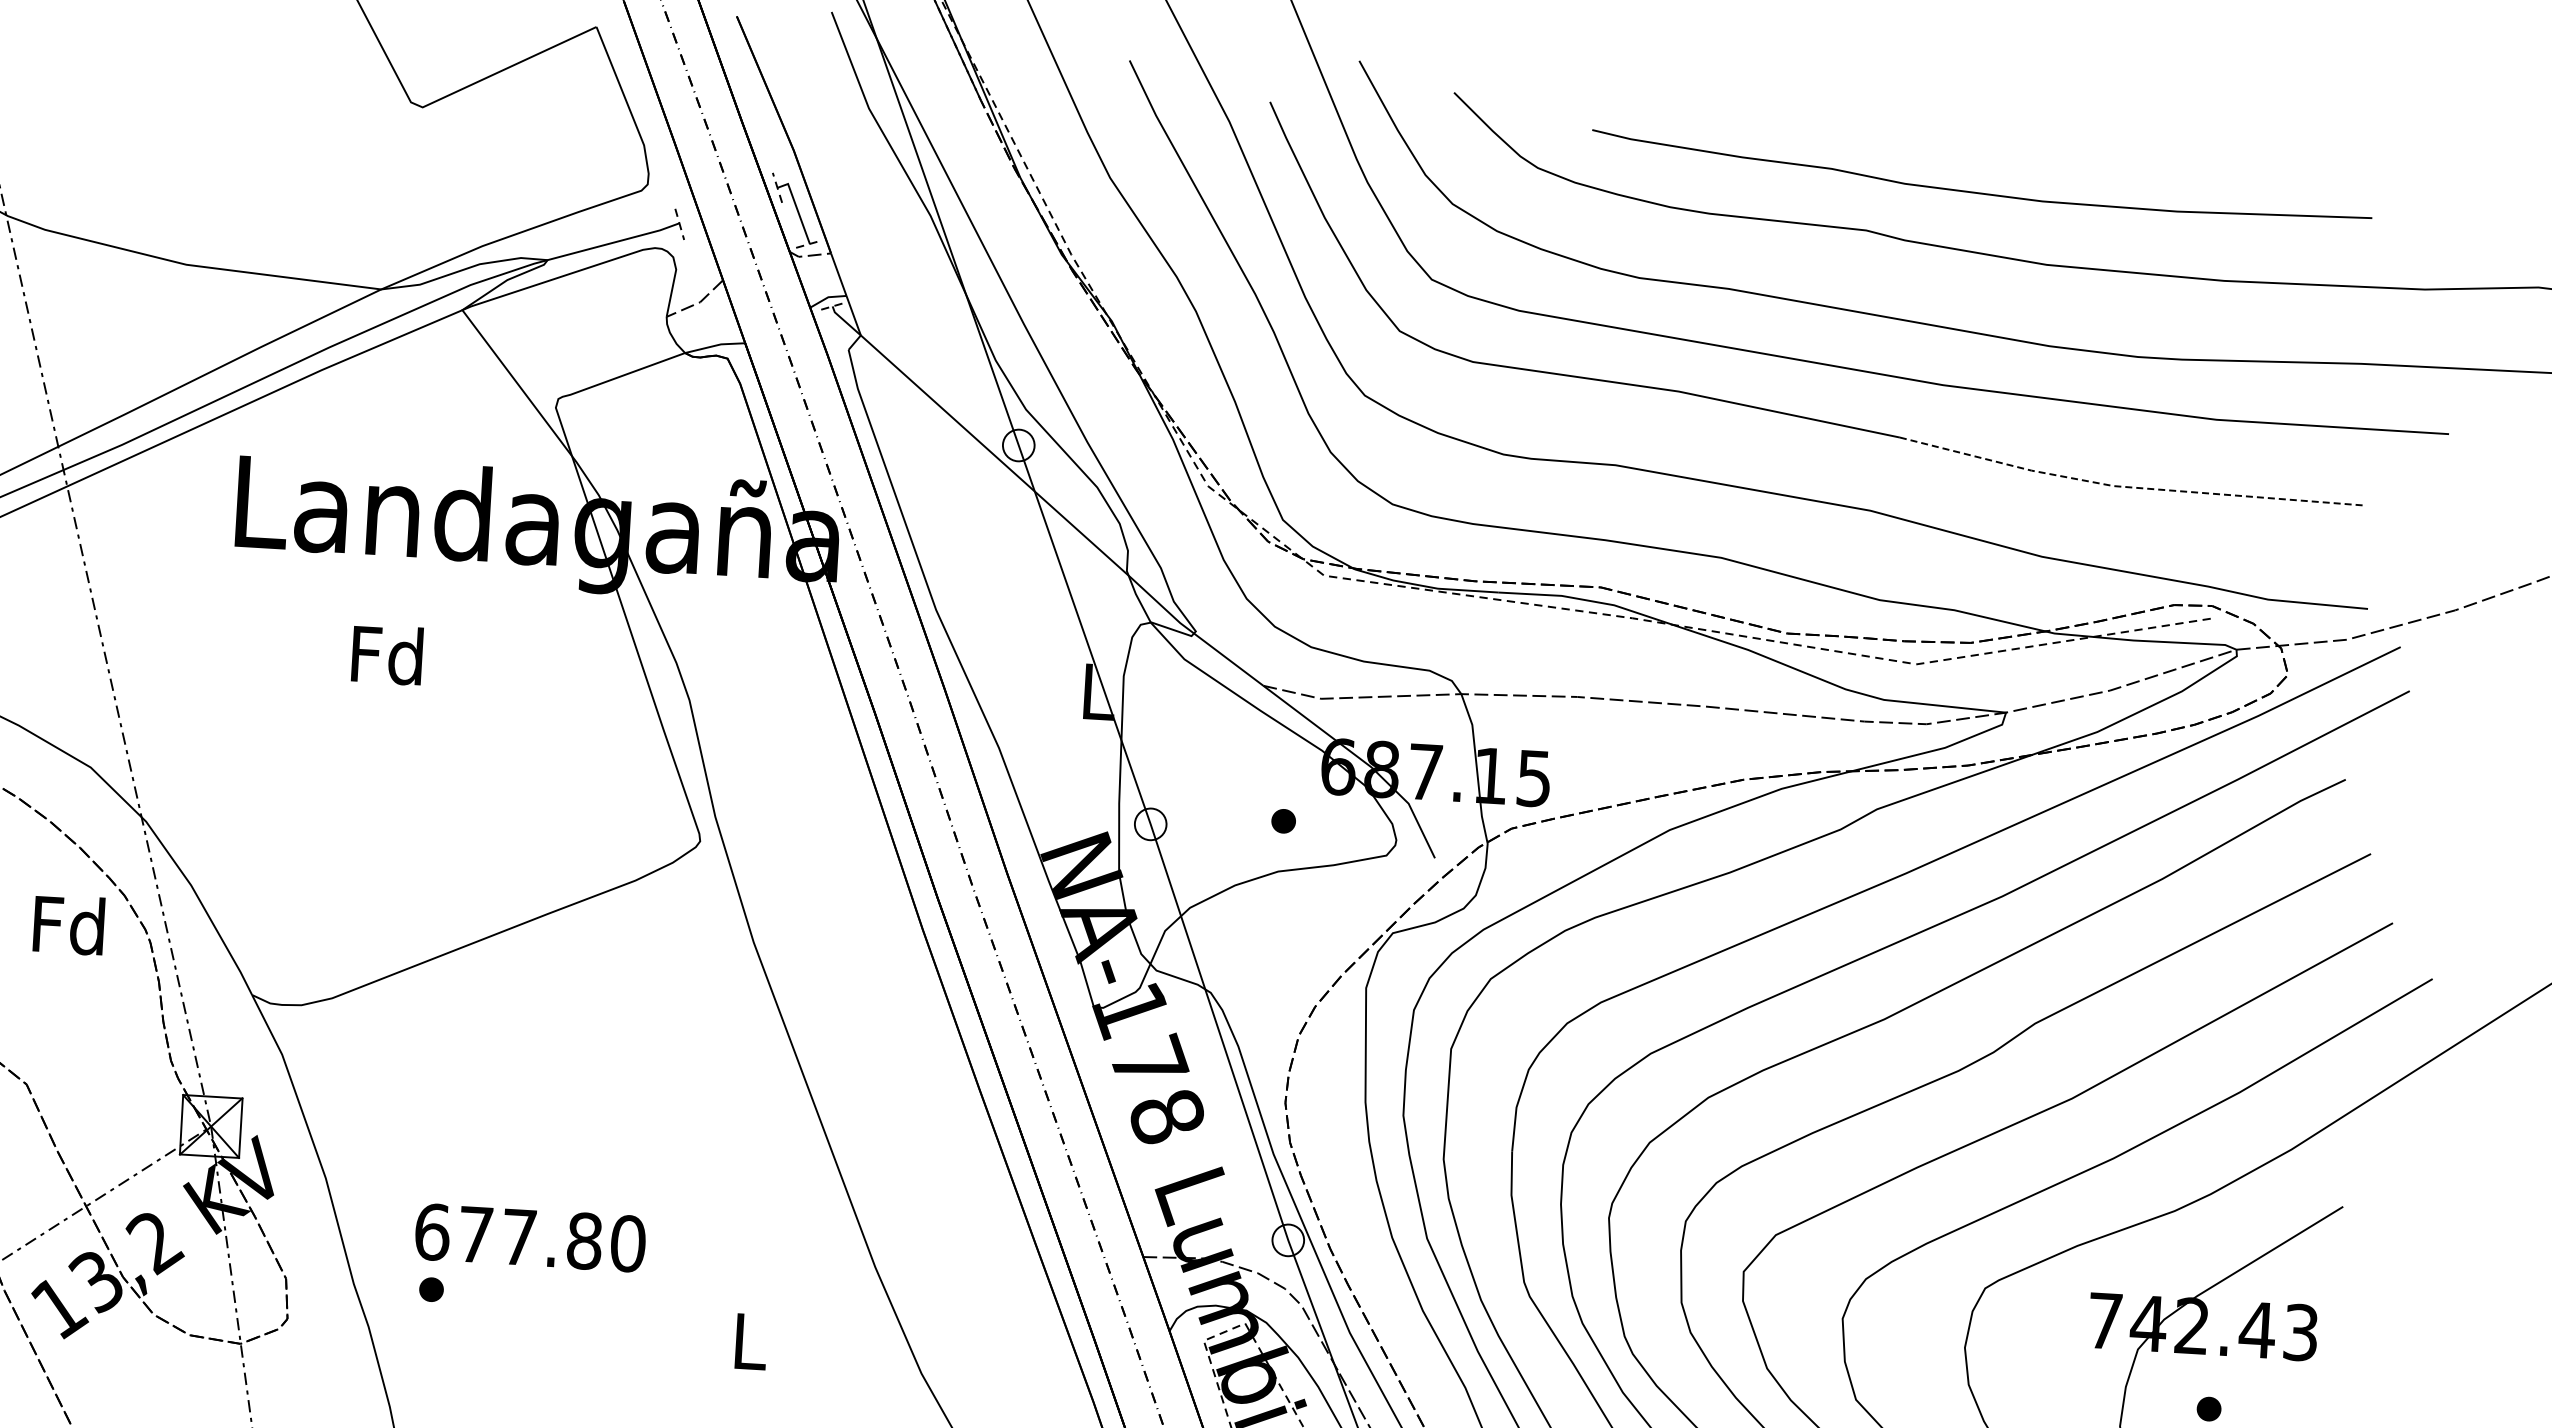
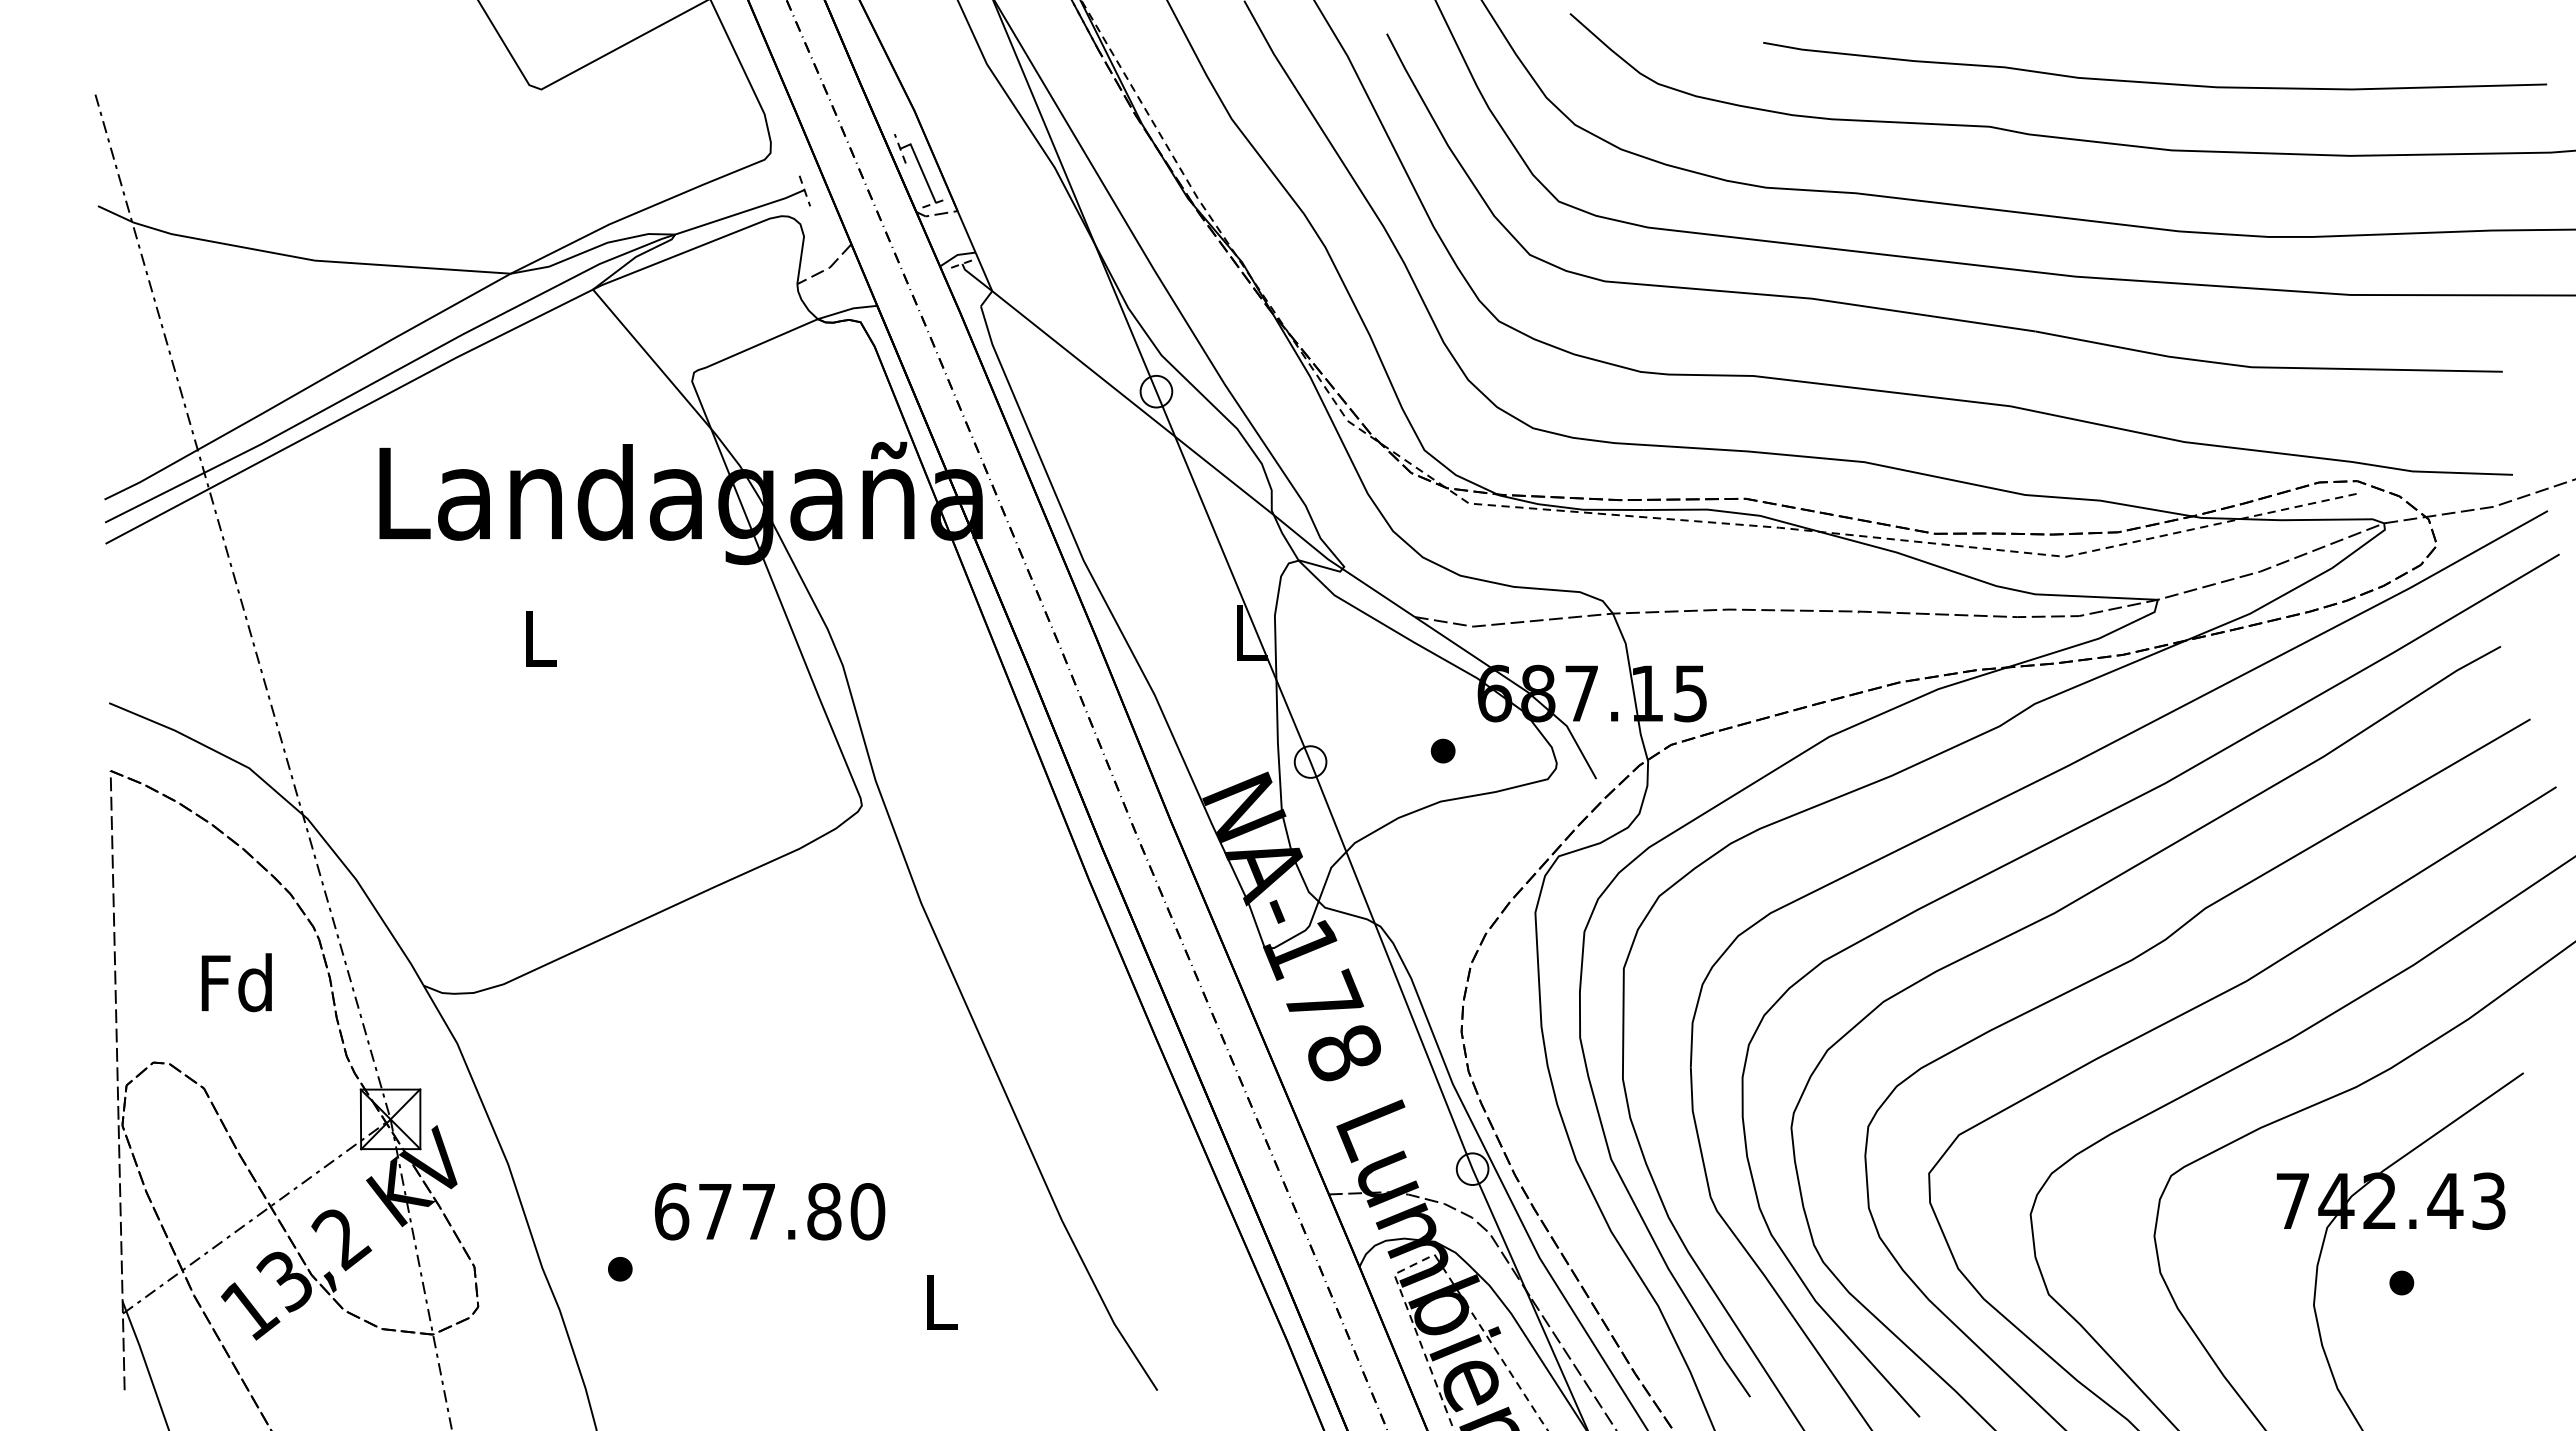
curve: (1976, 191) -> (2150, 81), moved
line: (2128, 487) -> (2266, 367), dashed -> solid
text: (387, 654) -> (538, 637), Fd -> L
text: (68, 924) -> (236, 982), moved
text: (530, 1237) -> (770, 1211), moved

